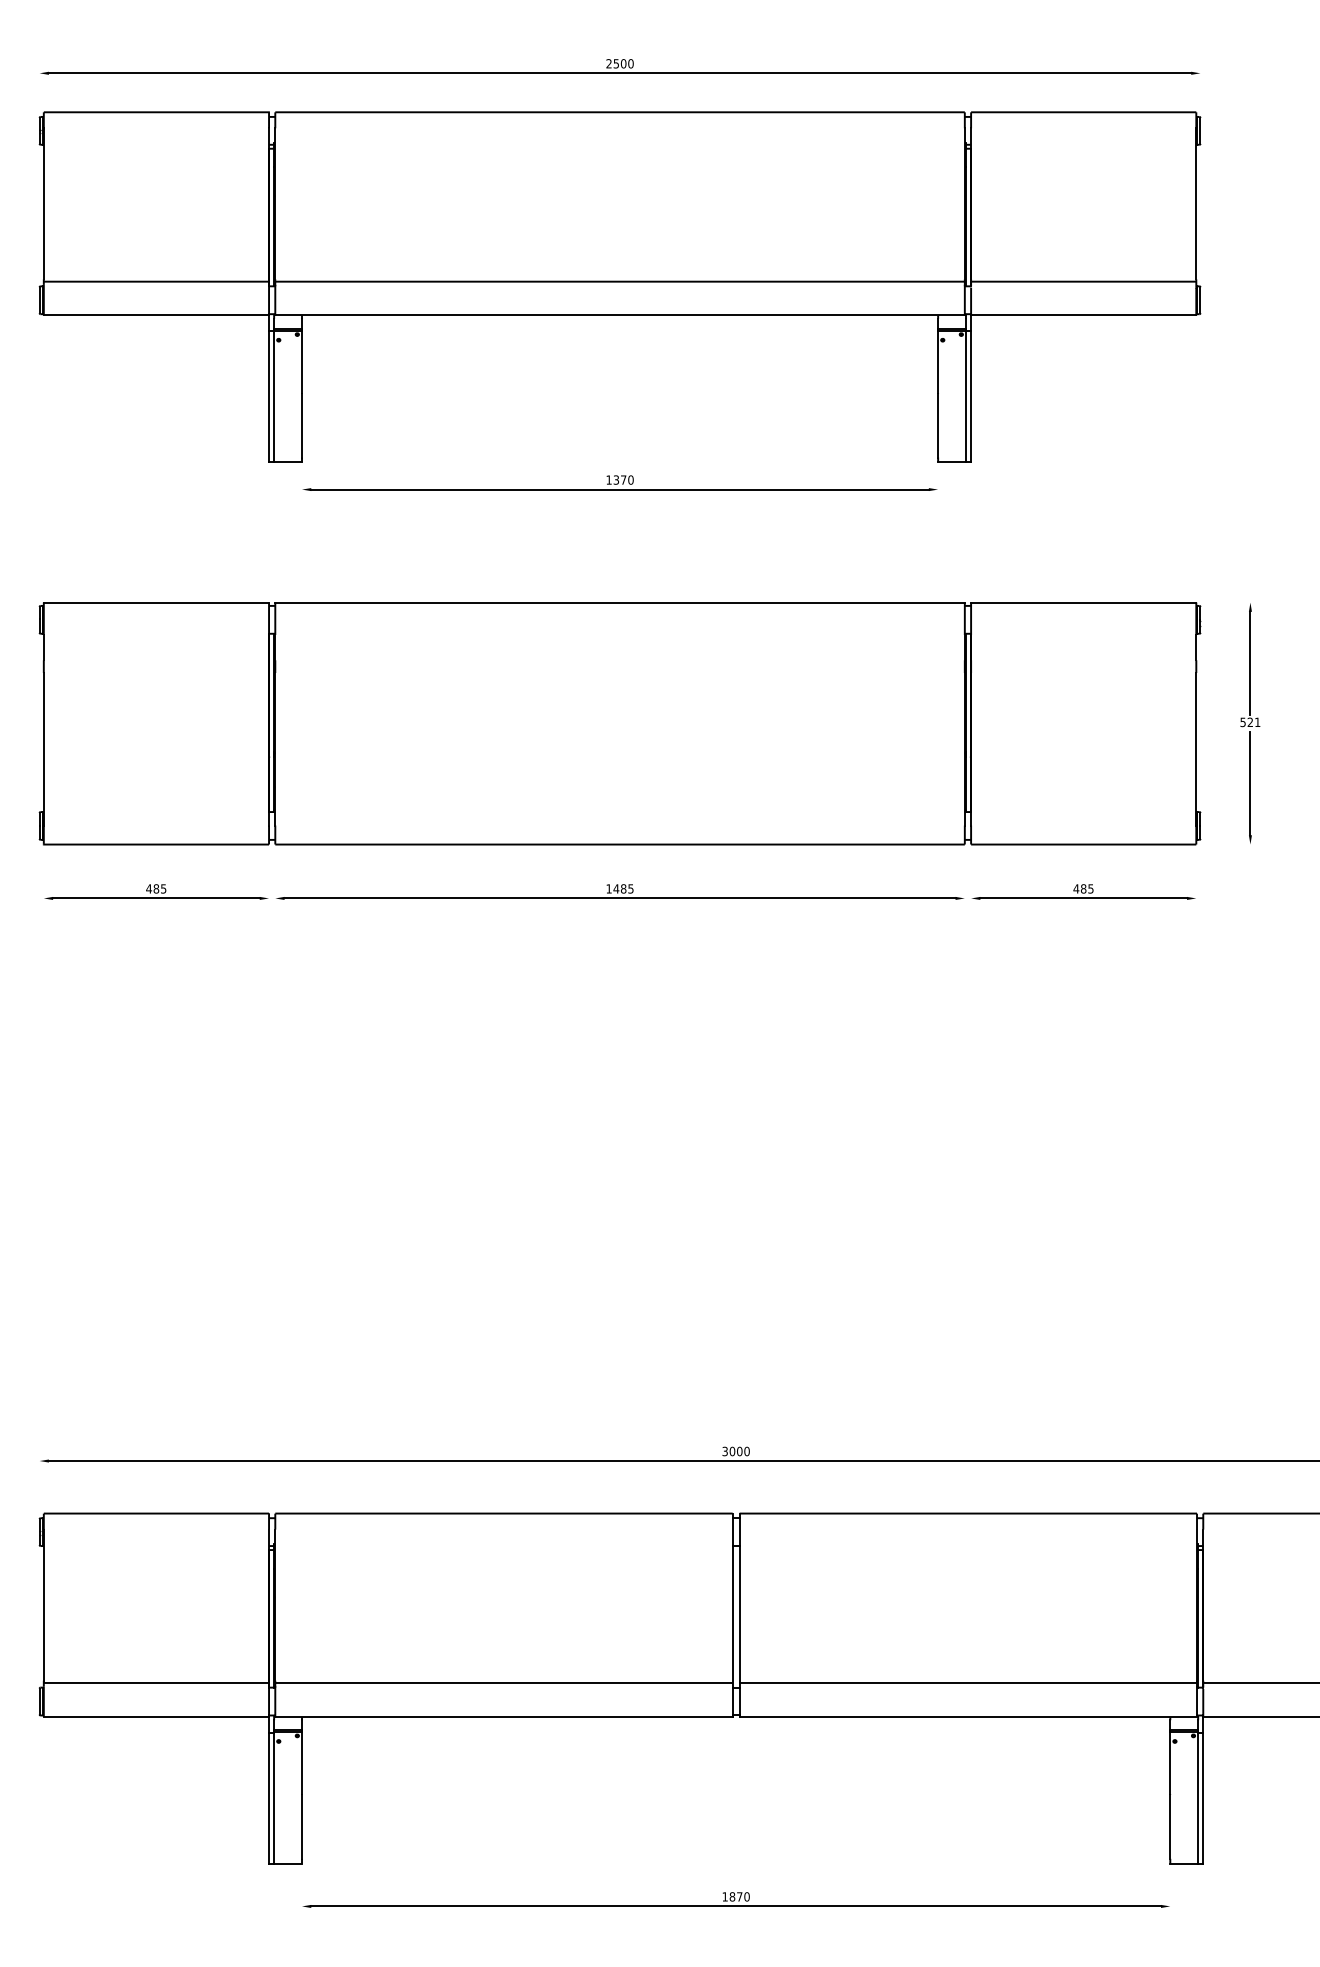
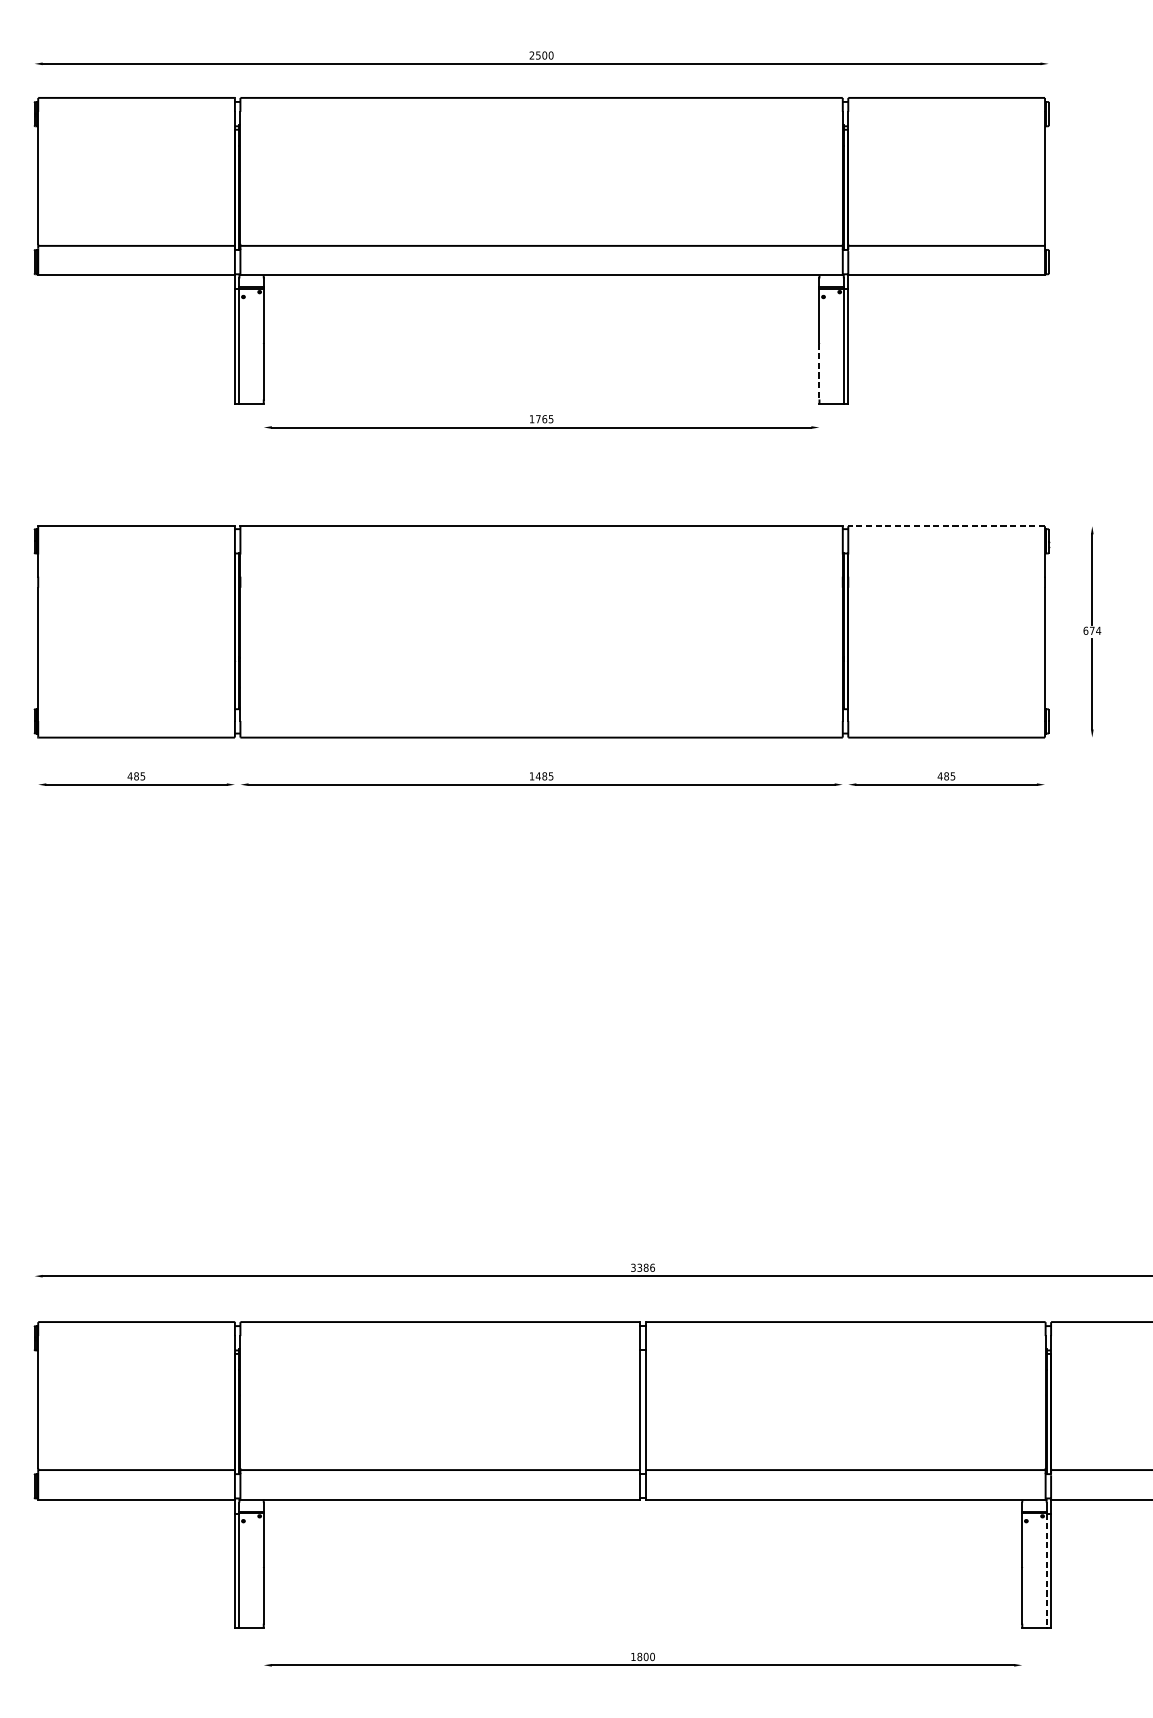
line: (938, 425) -> (819, 371), solid -> dashed
text: (623, 479) -> (544, 418), 1370 -> 1765
line: (1083, 602) -> (946, 526), solid -> dashed
text: (1250, 722) -> (1092, 630), 521 -> 674
text: (739, 1451) -> (645, 1267), 3000 -> 3386
line: (1198, 1798) -> (1046, 1570), solid -> dashed
text: (739, 1896) -> (645, 1656), 1870 -> 1800

